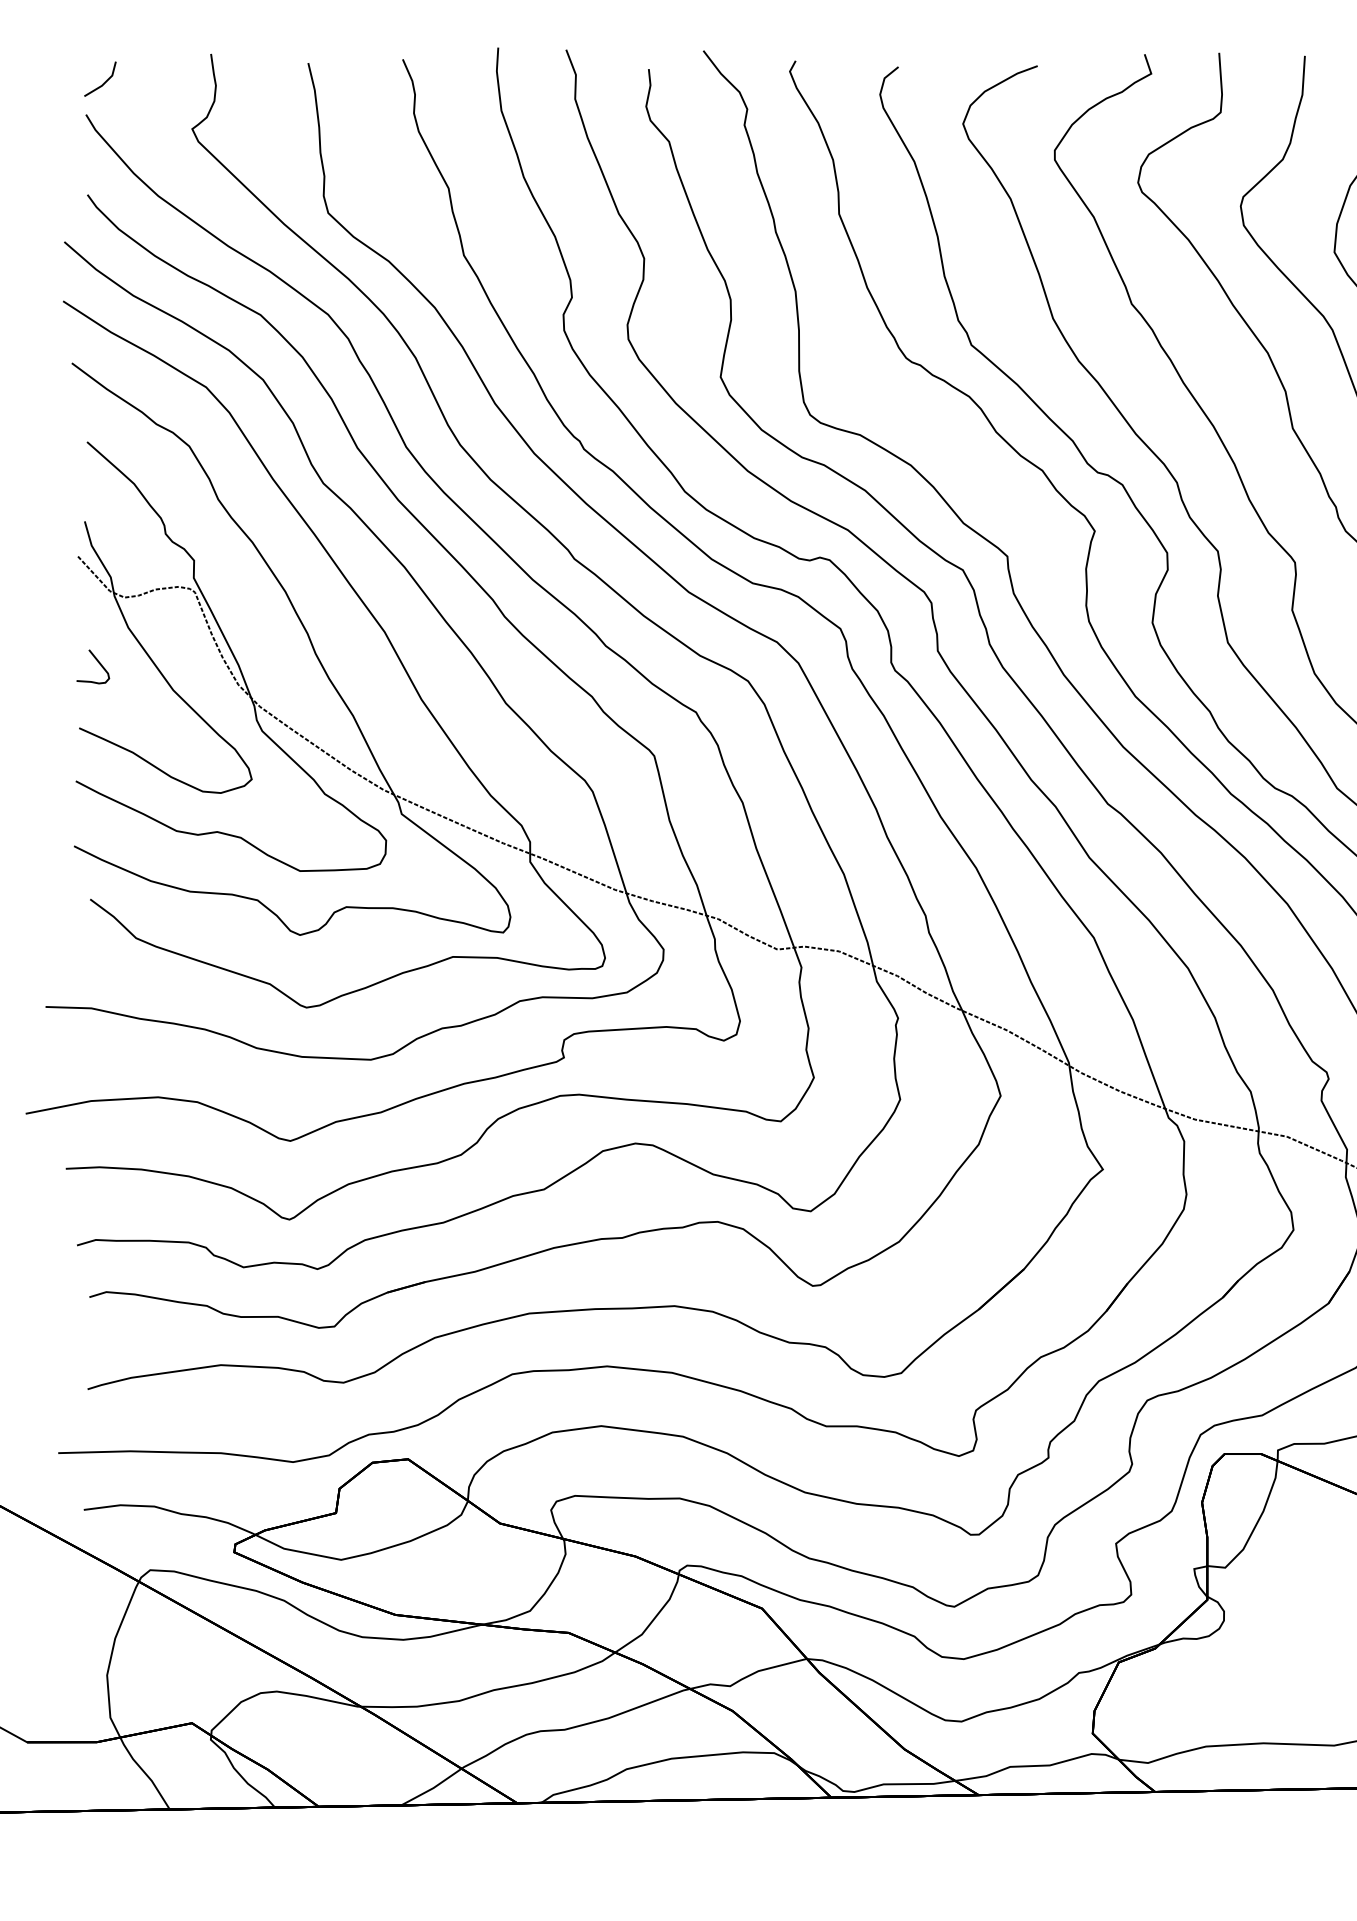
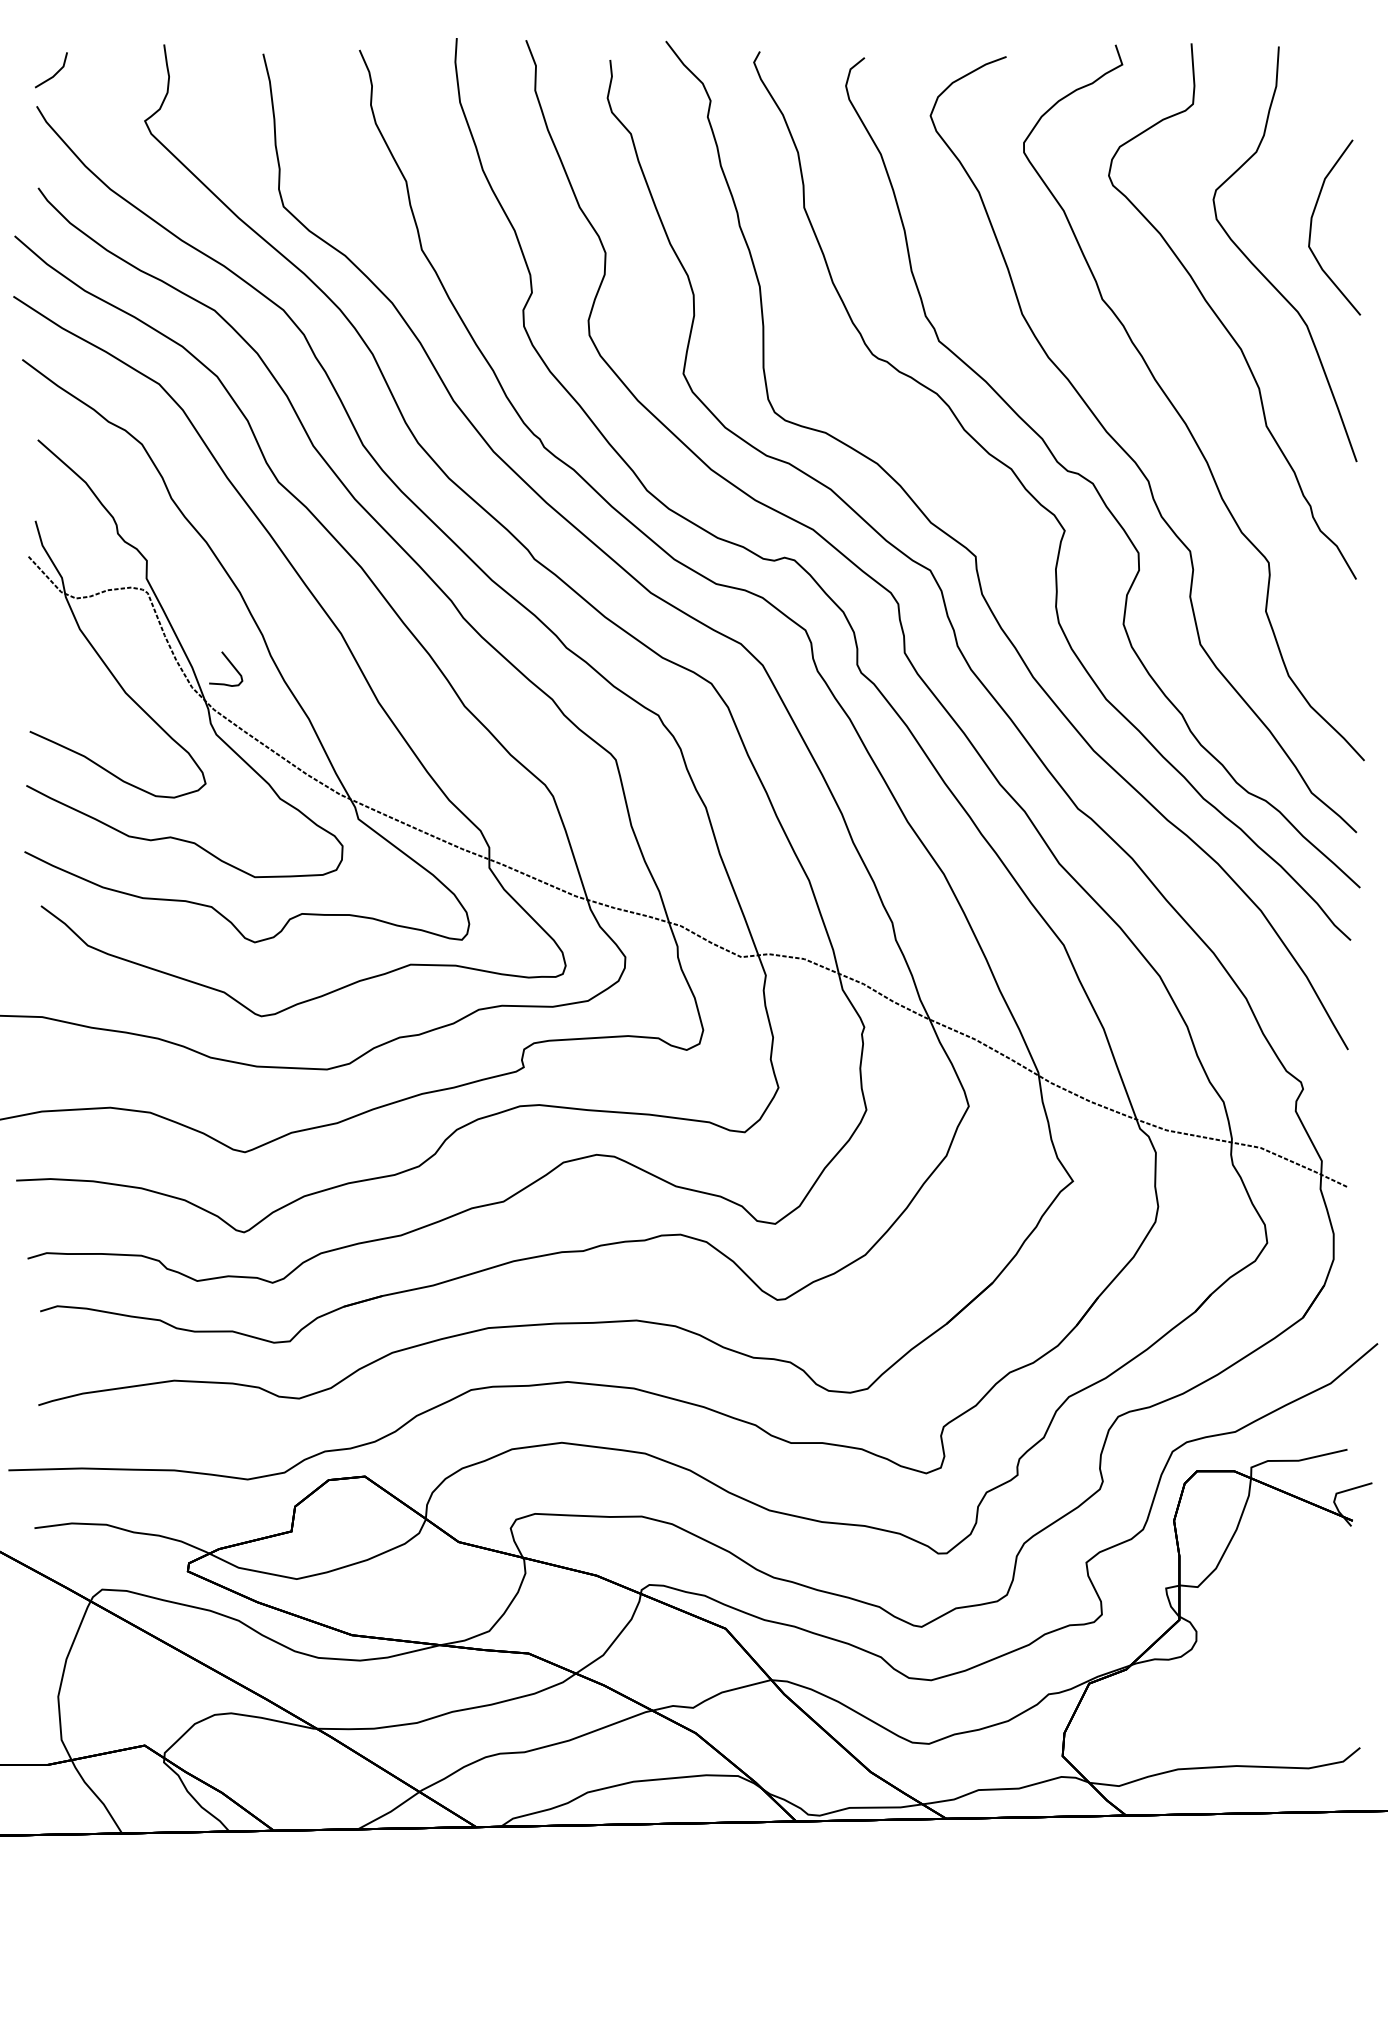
part: (93, 666) -> (226, 668), moved

